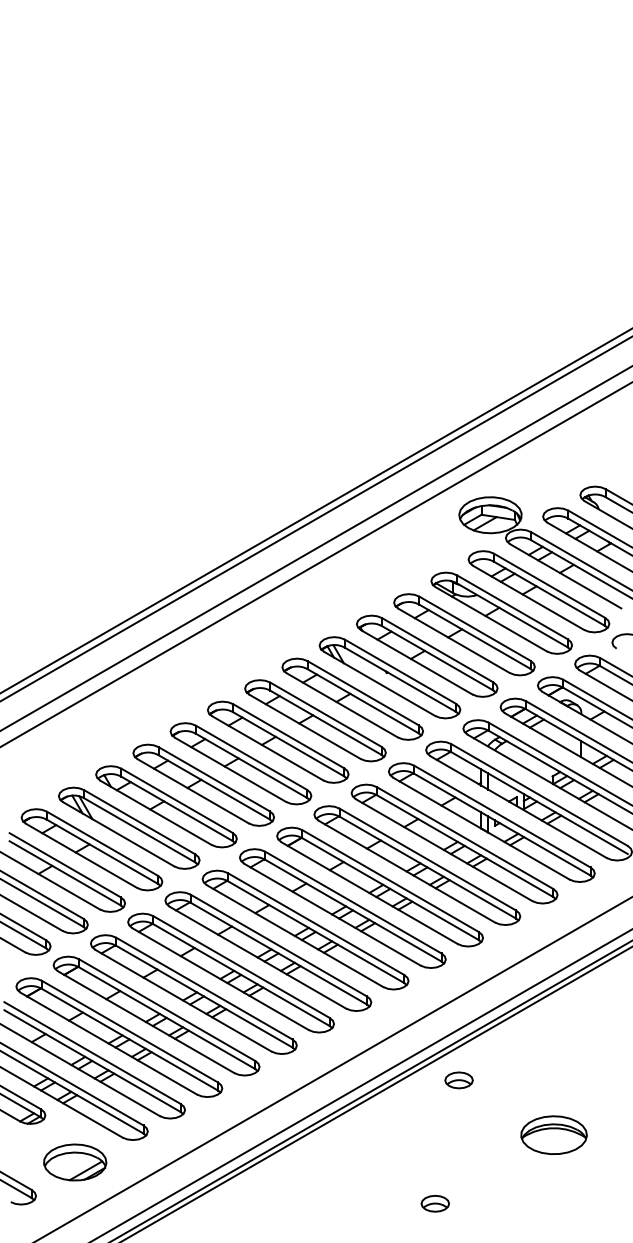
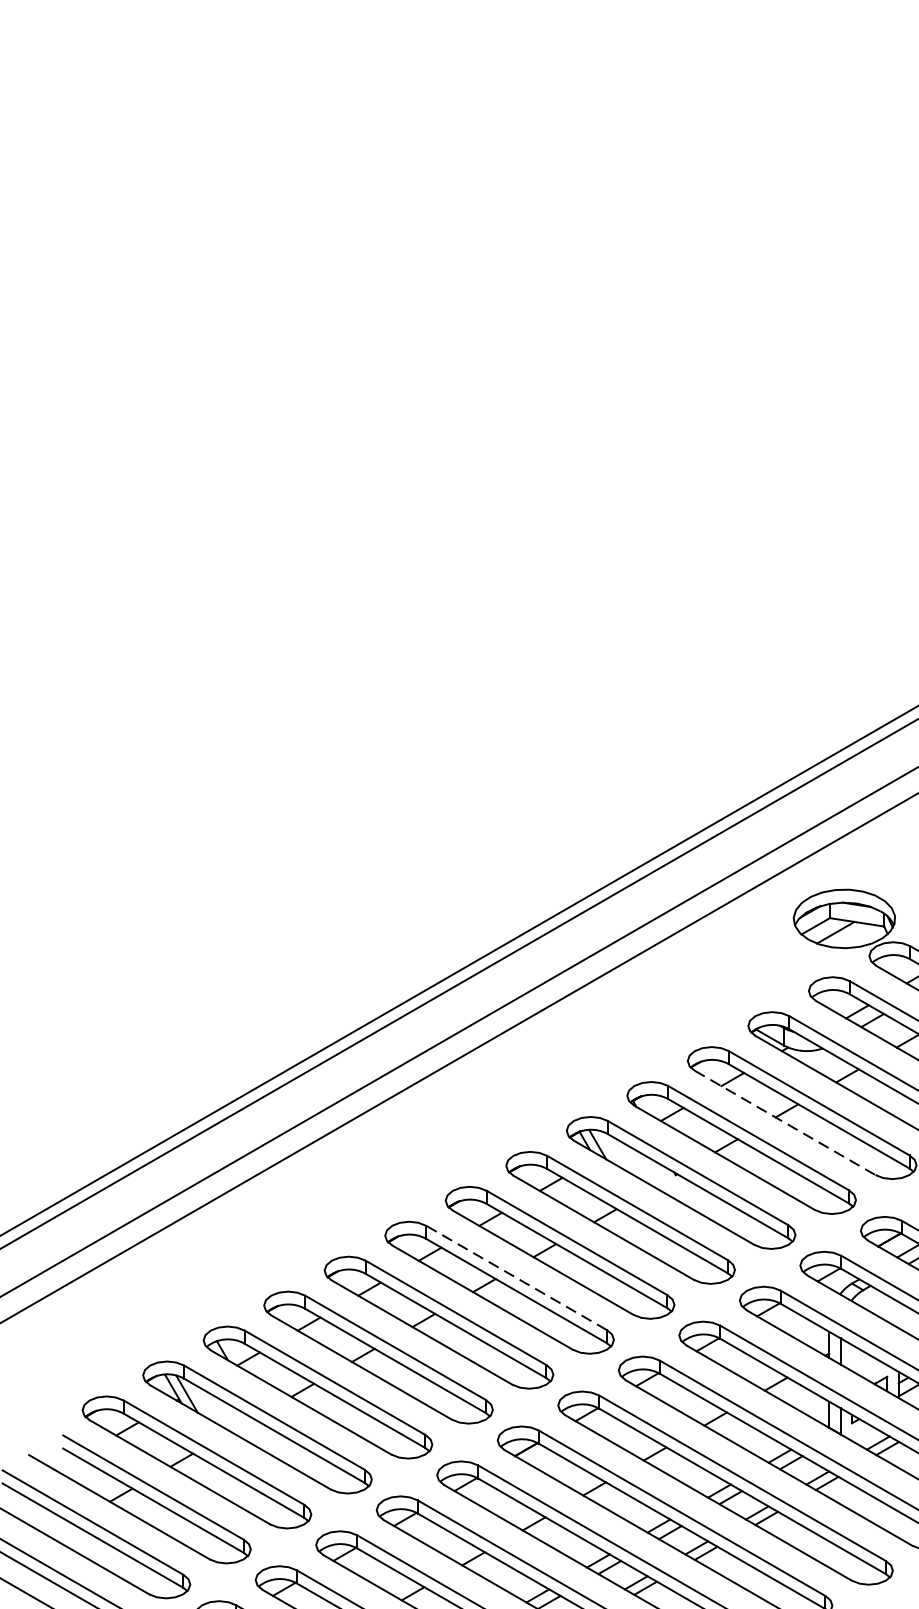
line: (454, 641) -> (785, 1124), solid -> dashed
line: (288, 735) -> (516, 1276), solid -> dashed

